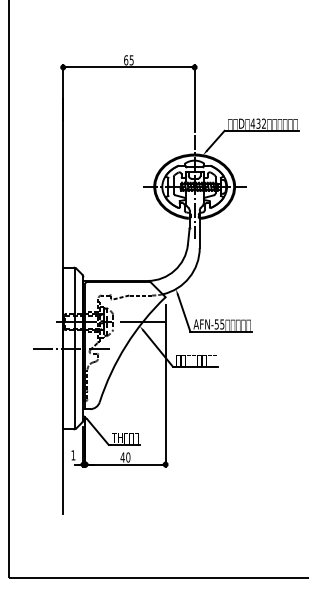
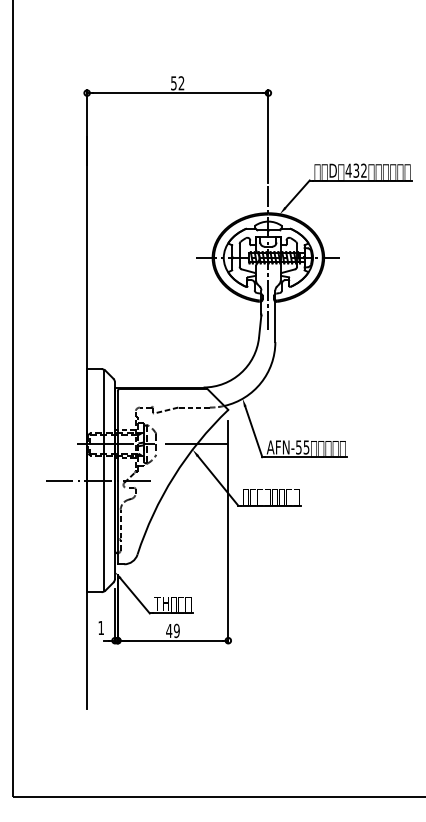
text: (128, 60) -> (177, 83), 65 -> 52
text: (128, 457) -> (177, 630), 40 -> 49

